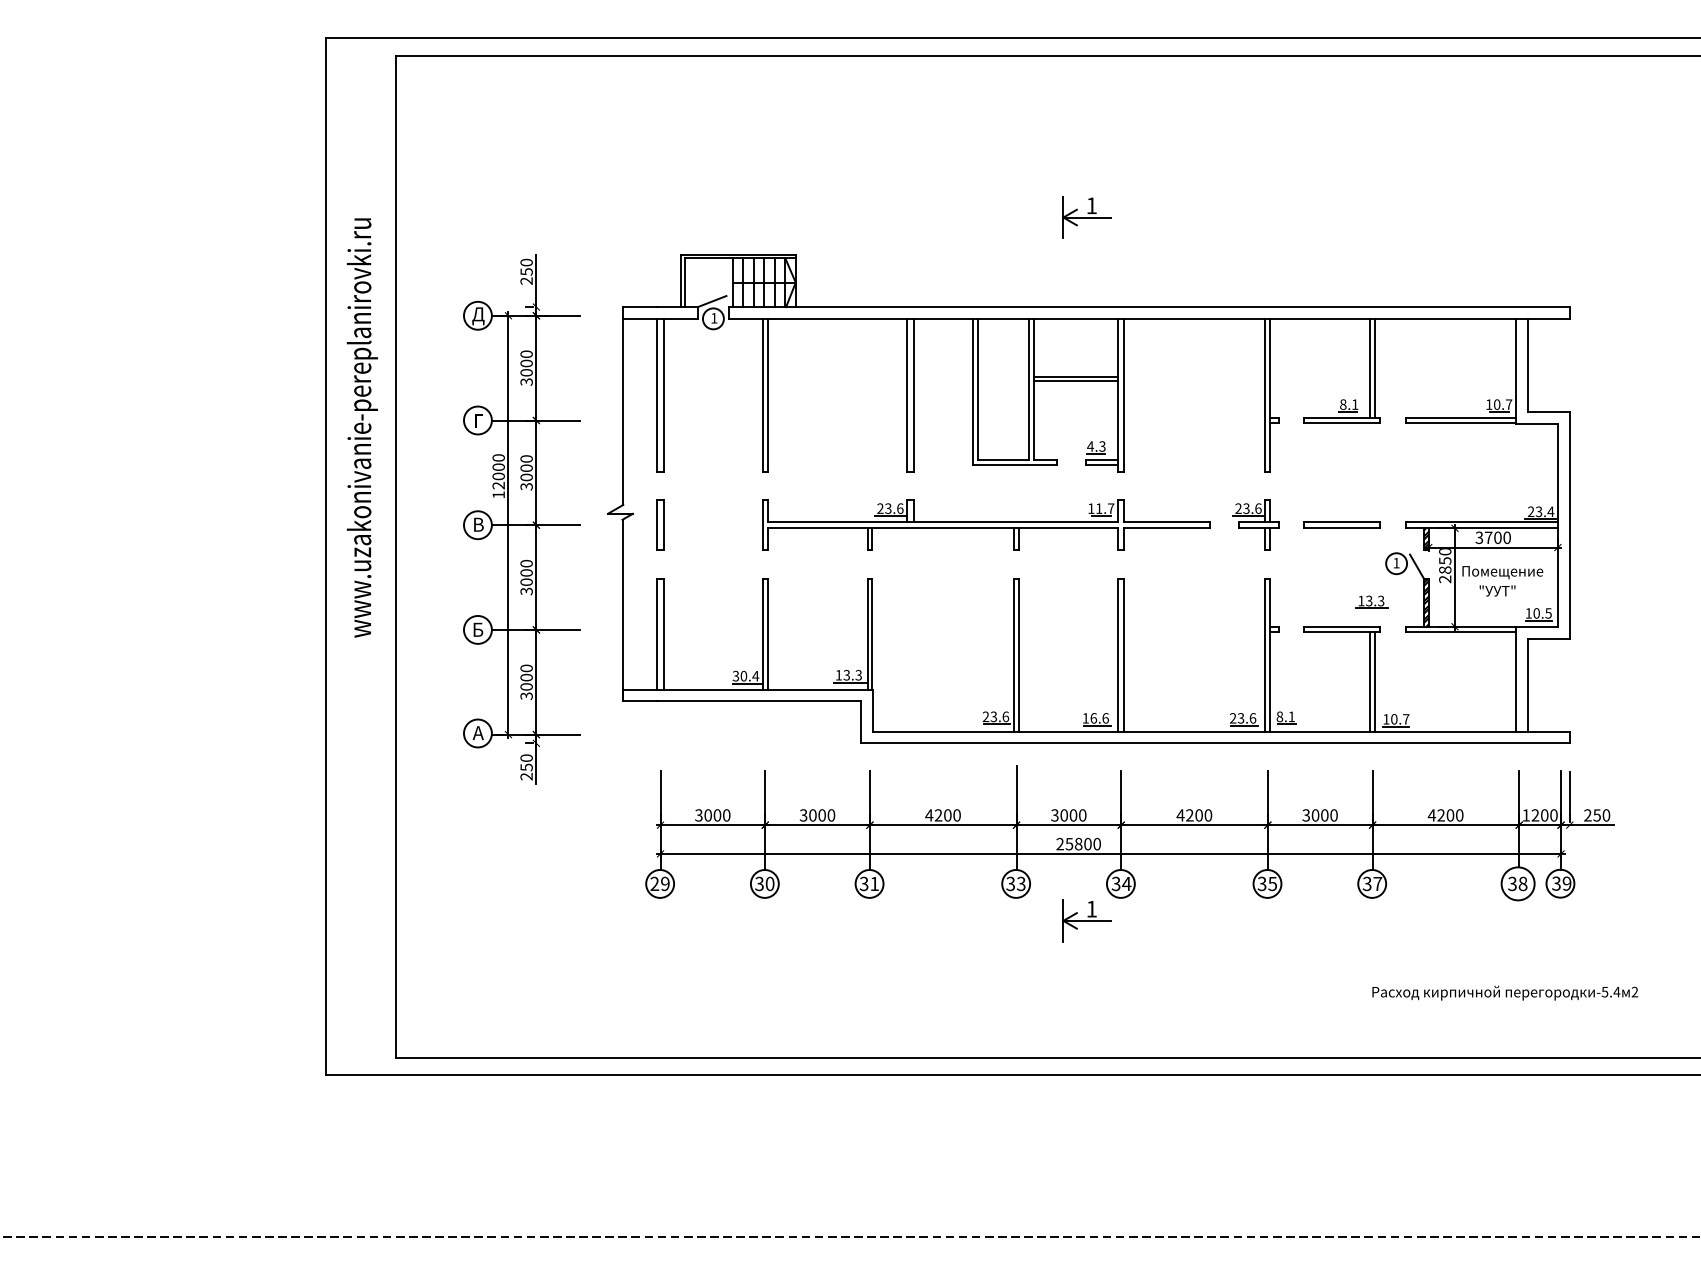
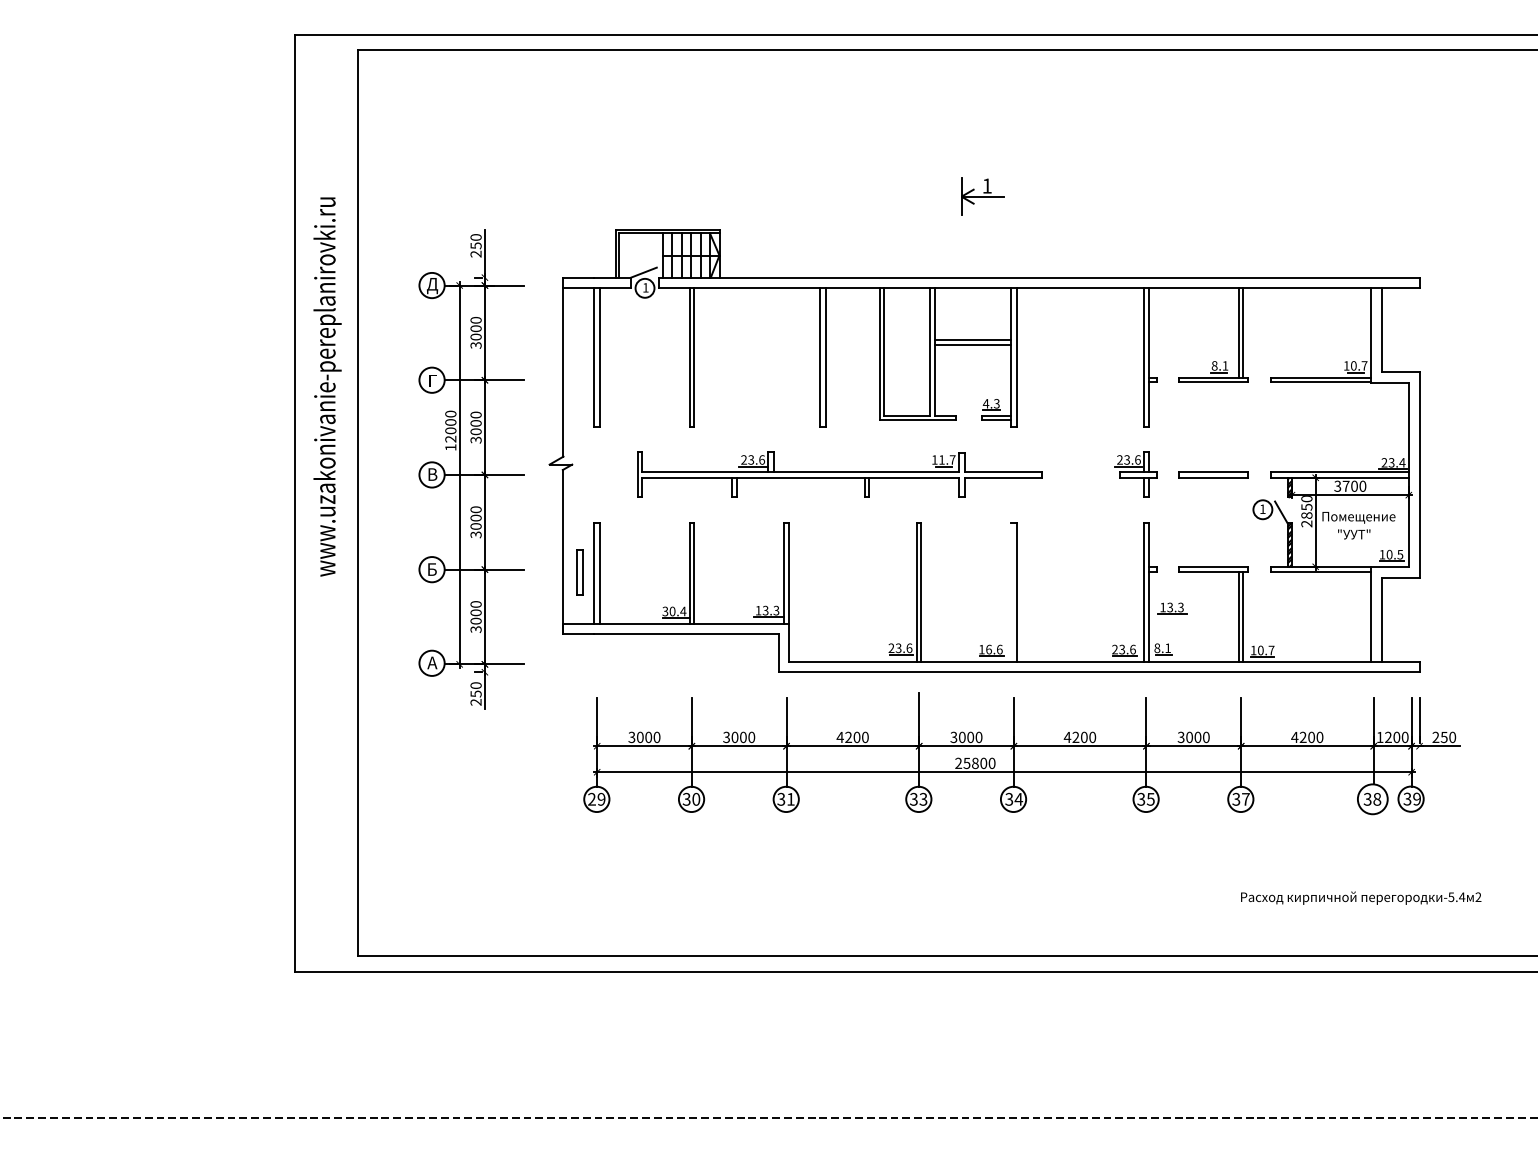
part: (659, 524) -> (579, 572), moved
part: (985, 524) -> (839, 474), moved
part: (1371, 602) -> (1172, 608), moved
line: (1118, 655) -> (1011, 592), removed
part: (1086, 920) -> (982, 832), removed

